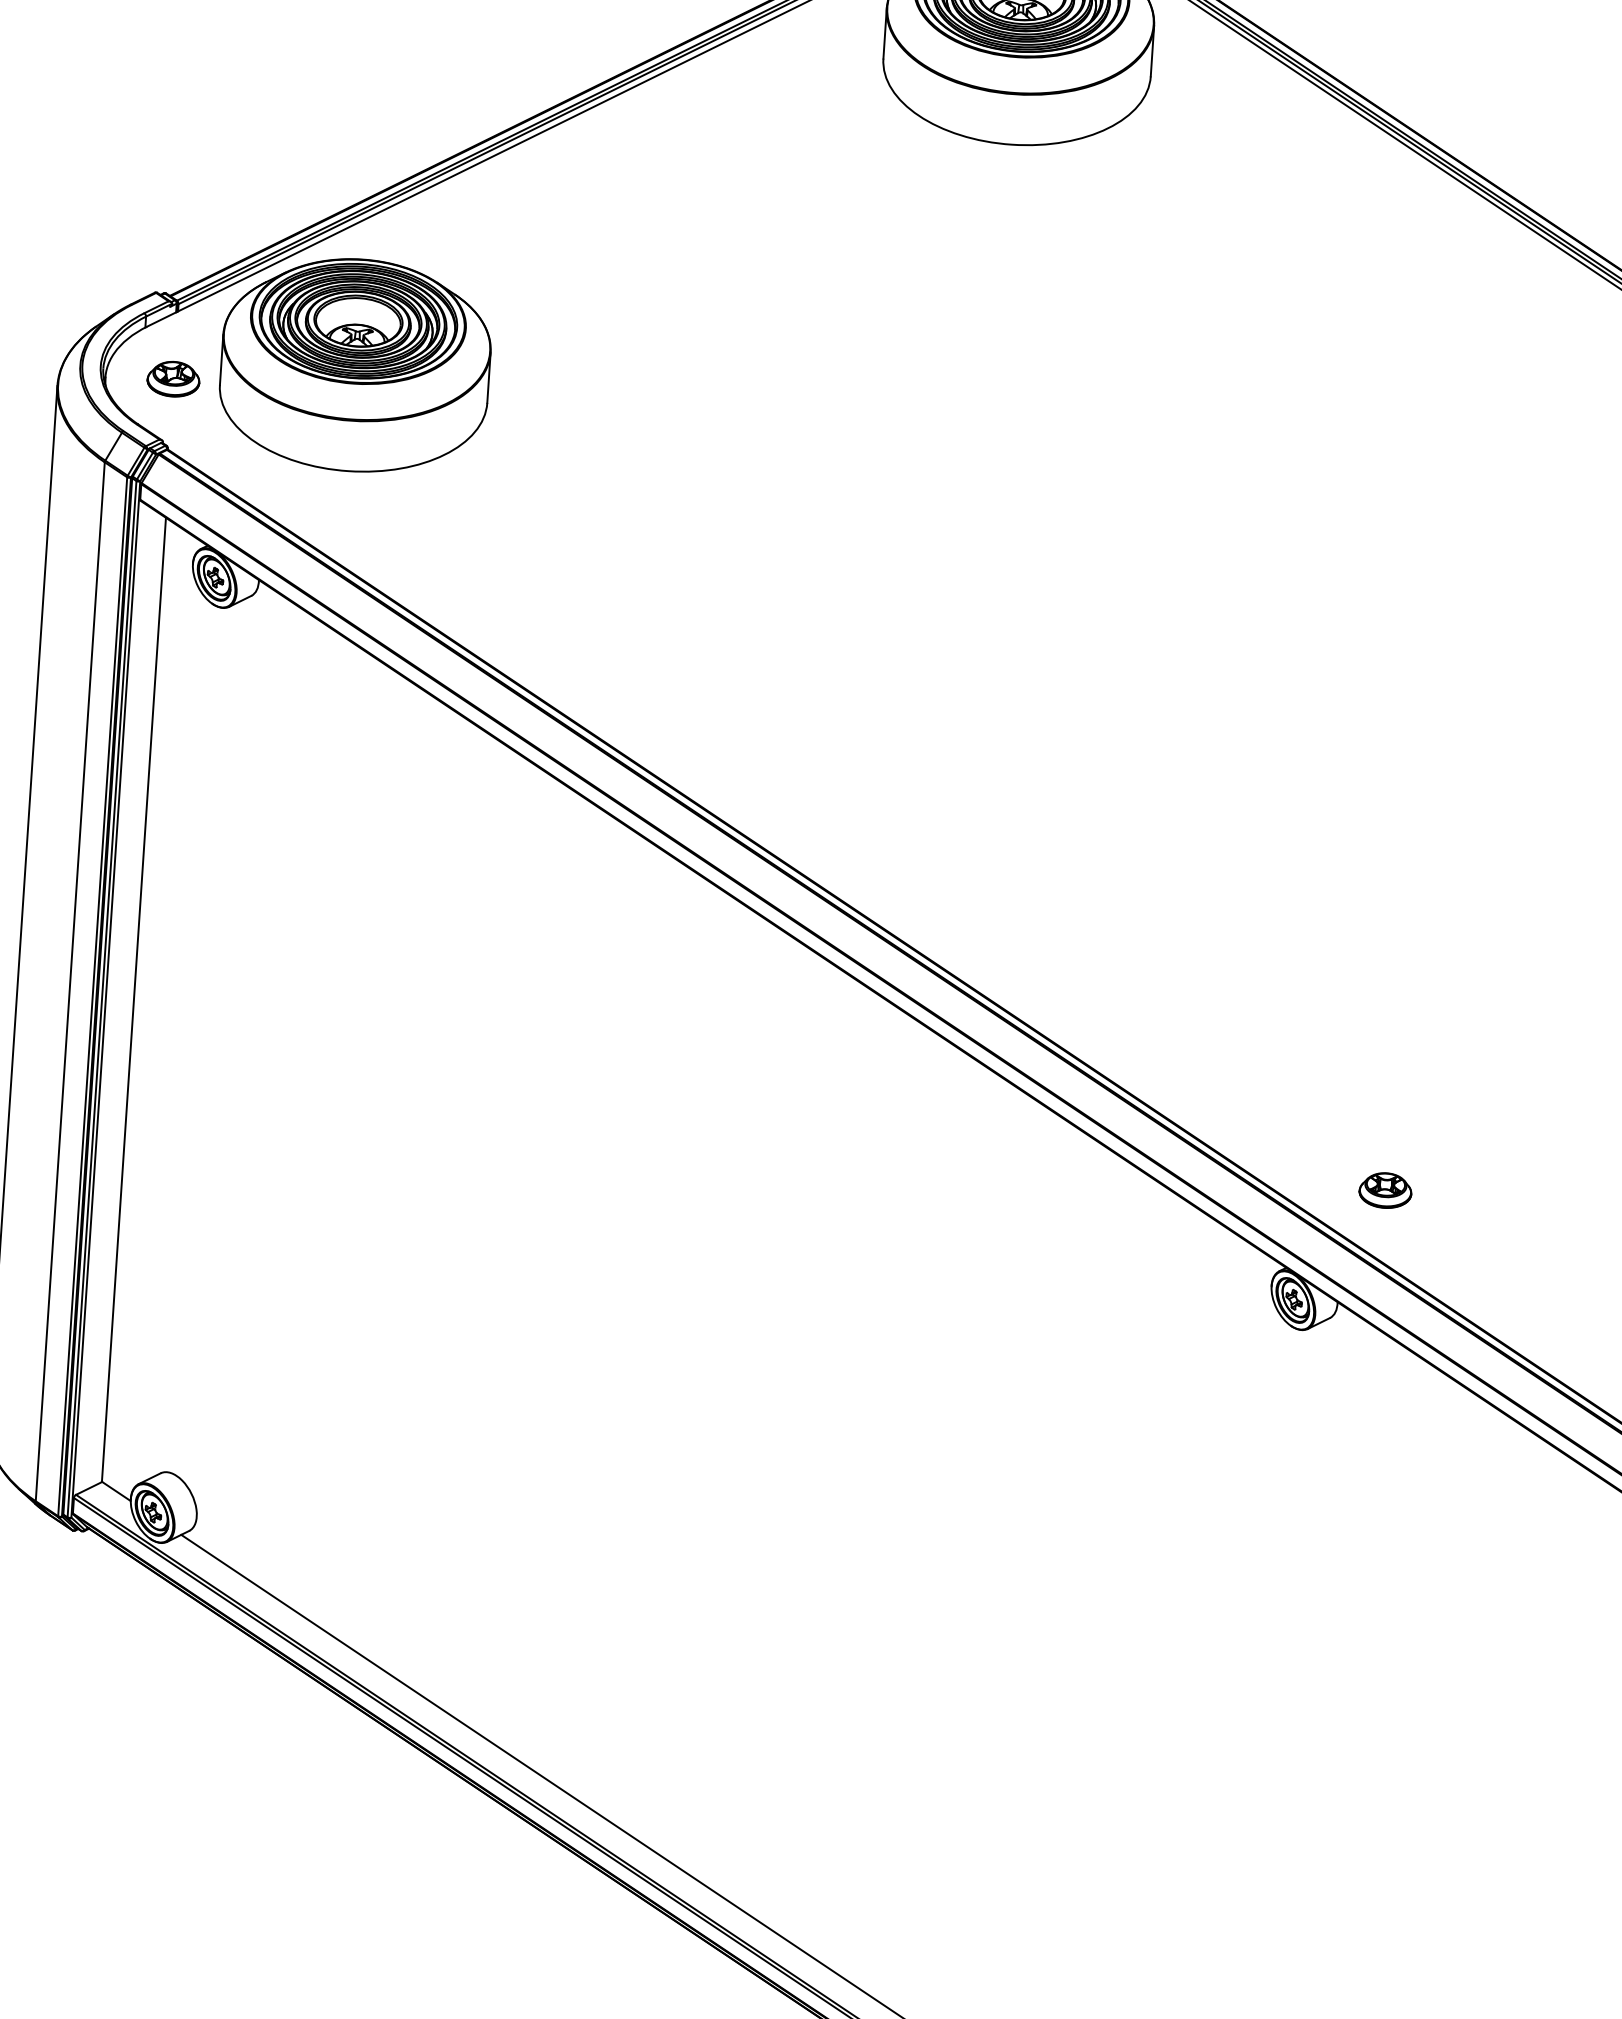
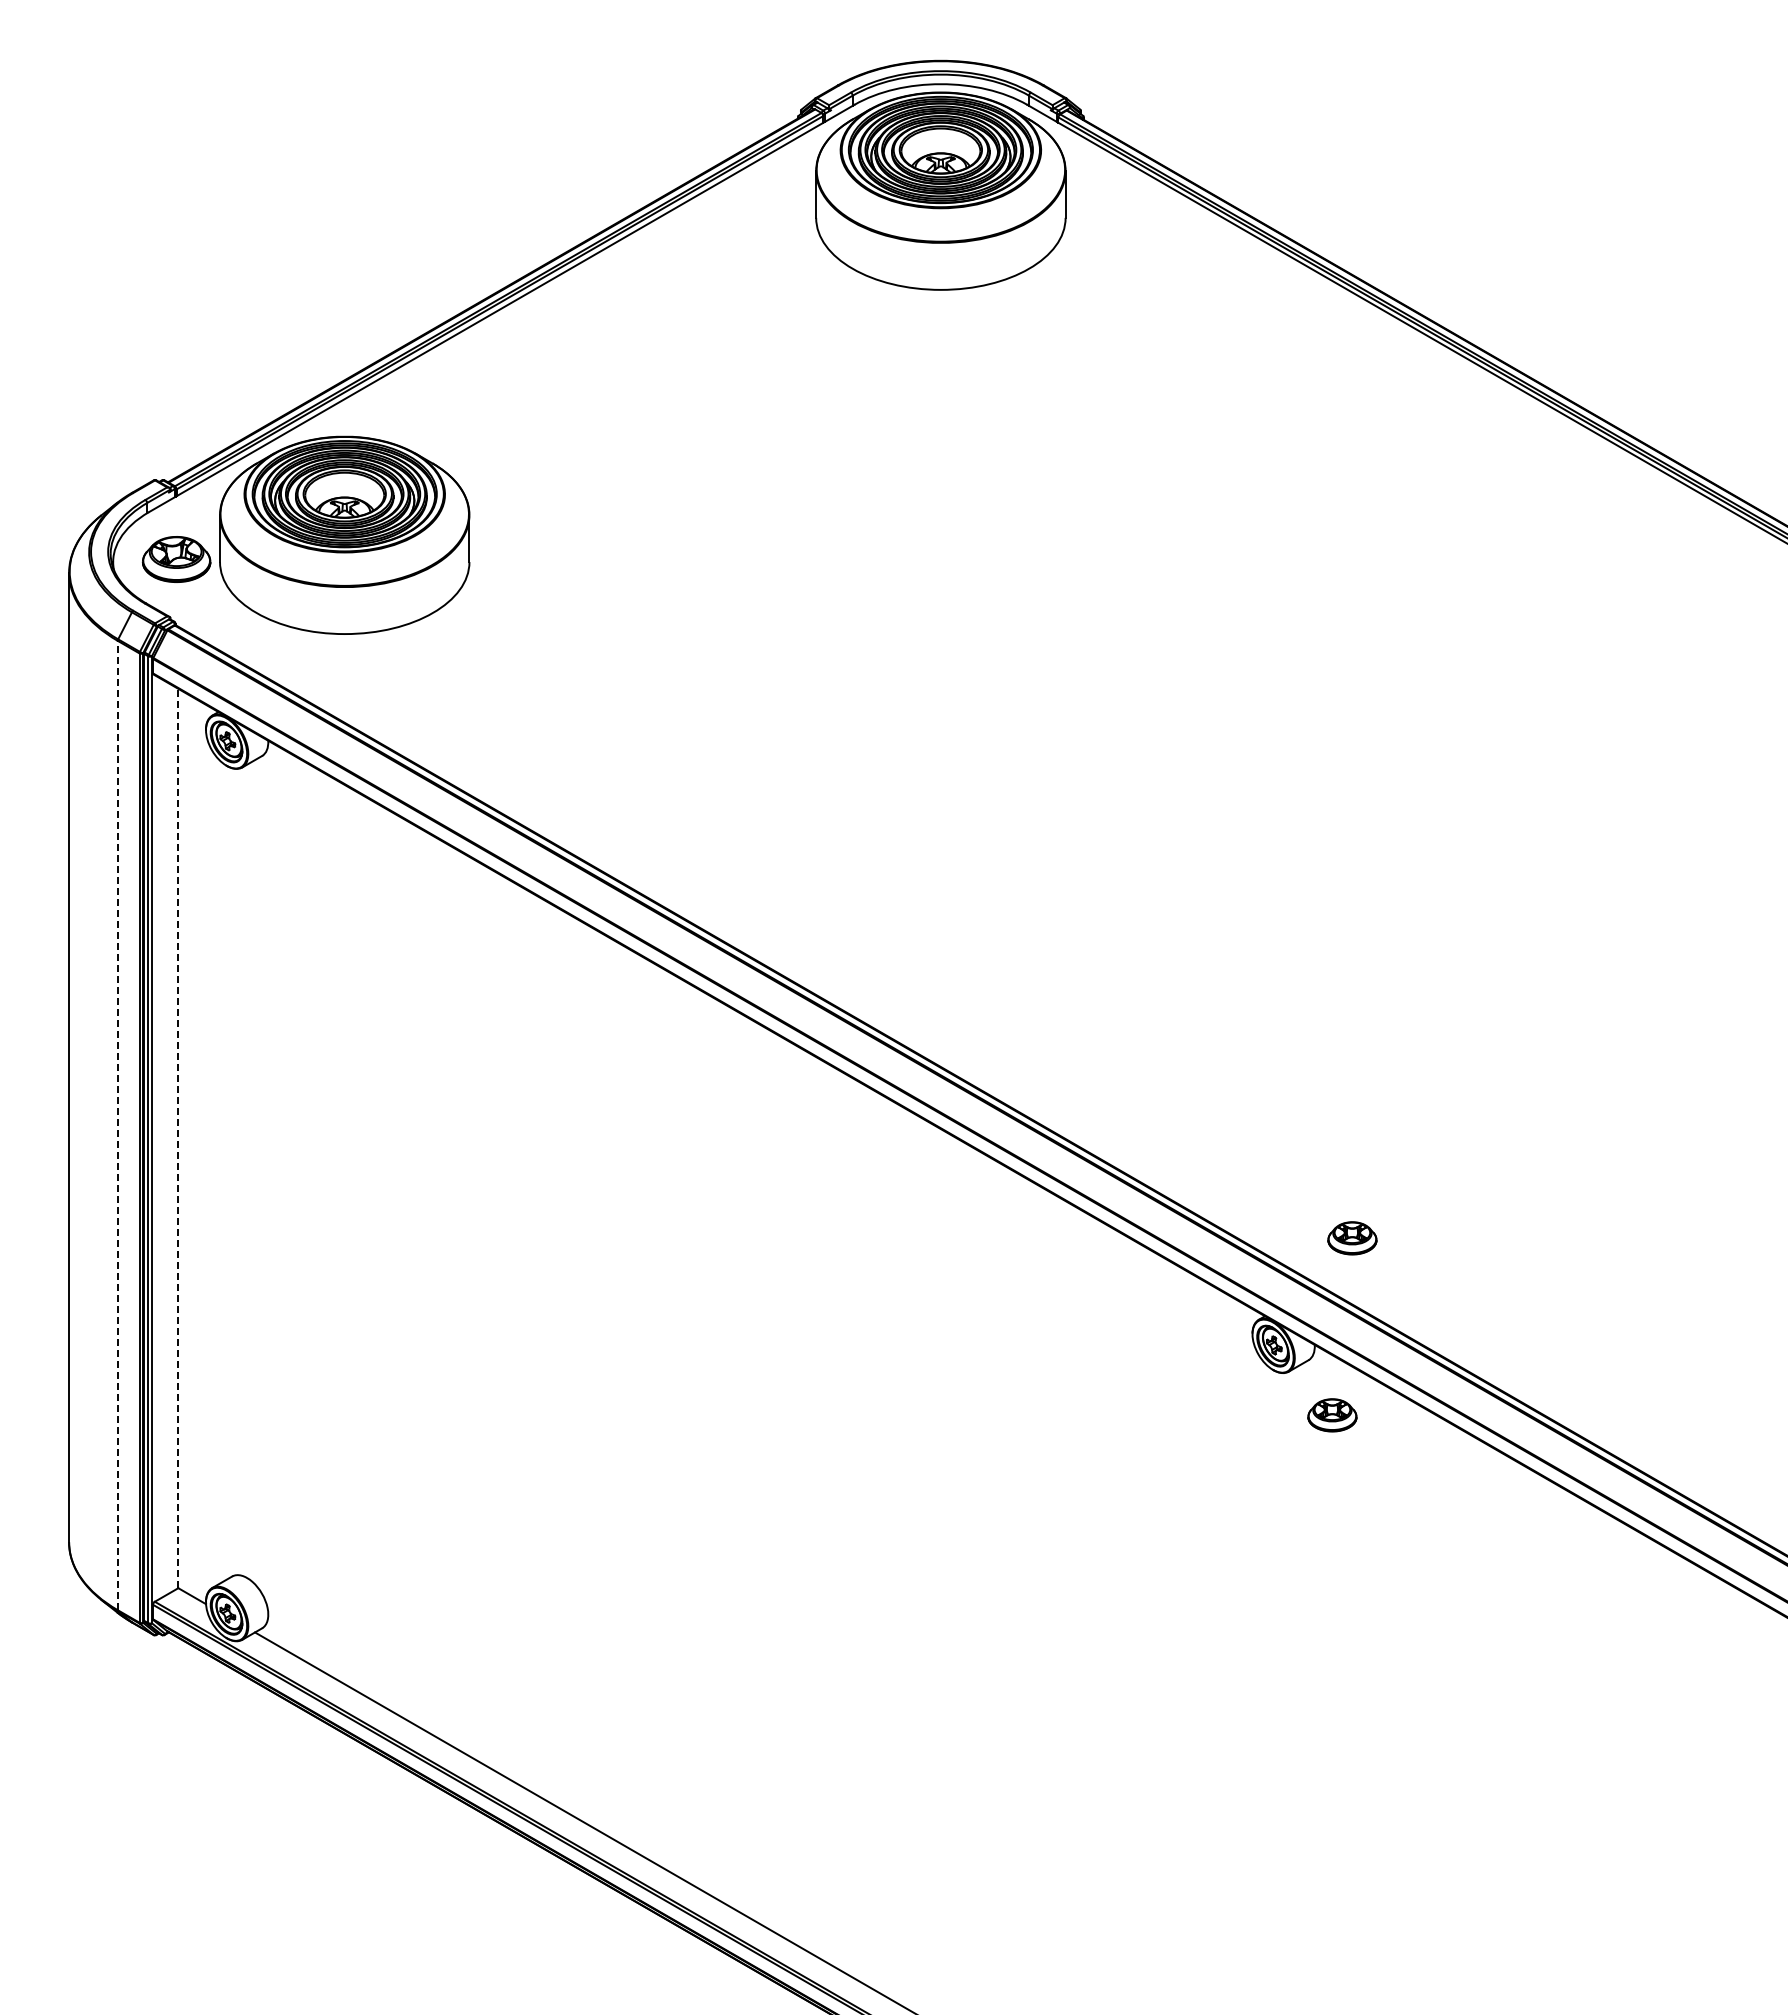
part: (173, 379) -> (176, 559), size x1.4
line: (69, 981) -> (117, 1125), solid -> dashed
line: (134, 999) -> (178, 1138), solid -> dashed
part: (1351, 1379) -> (1332, 1415), added

